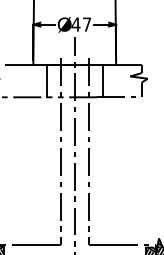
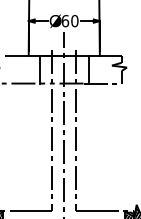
text: (81, 24) -> (70, 20), 47 -> 60

